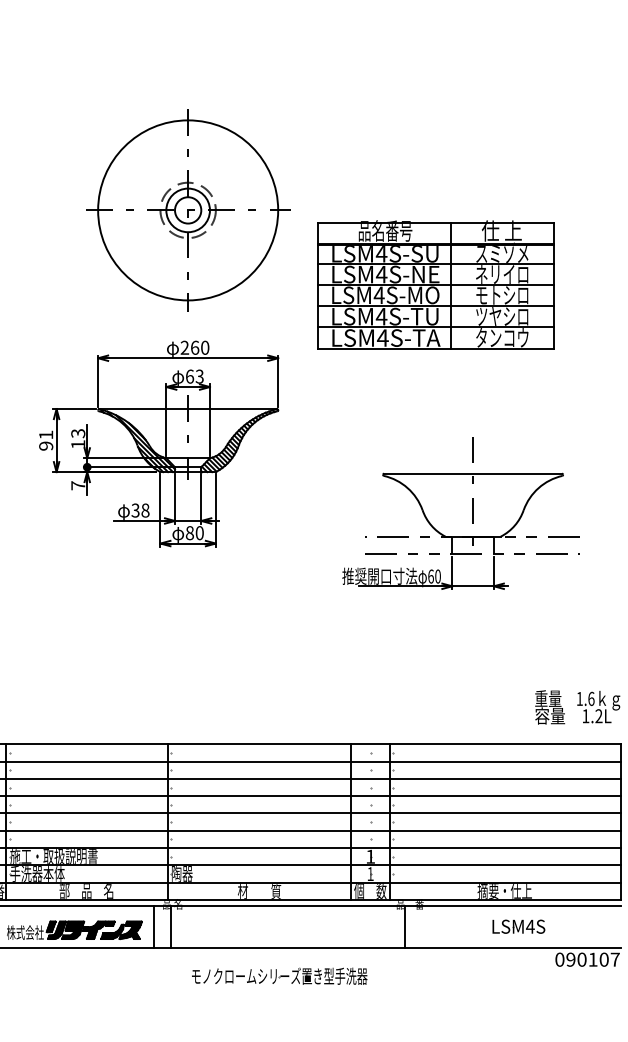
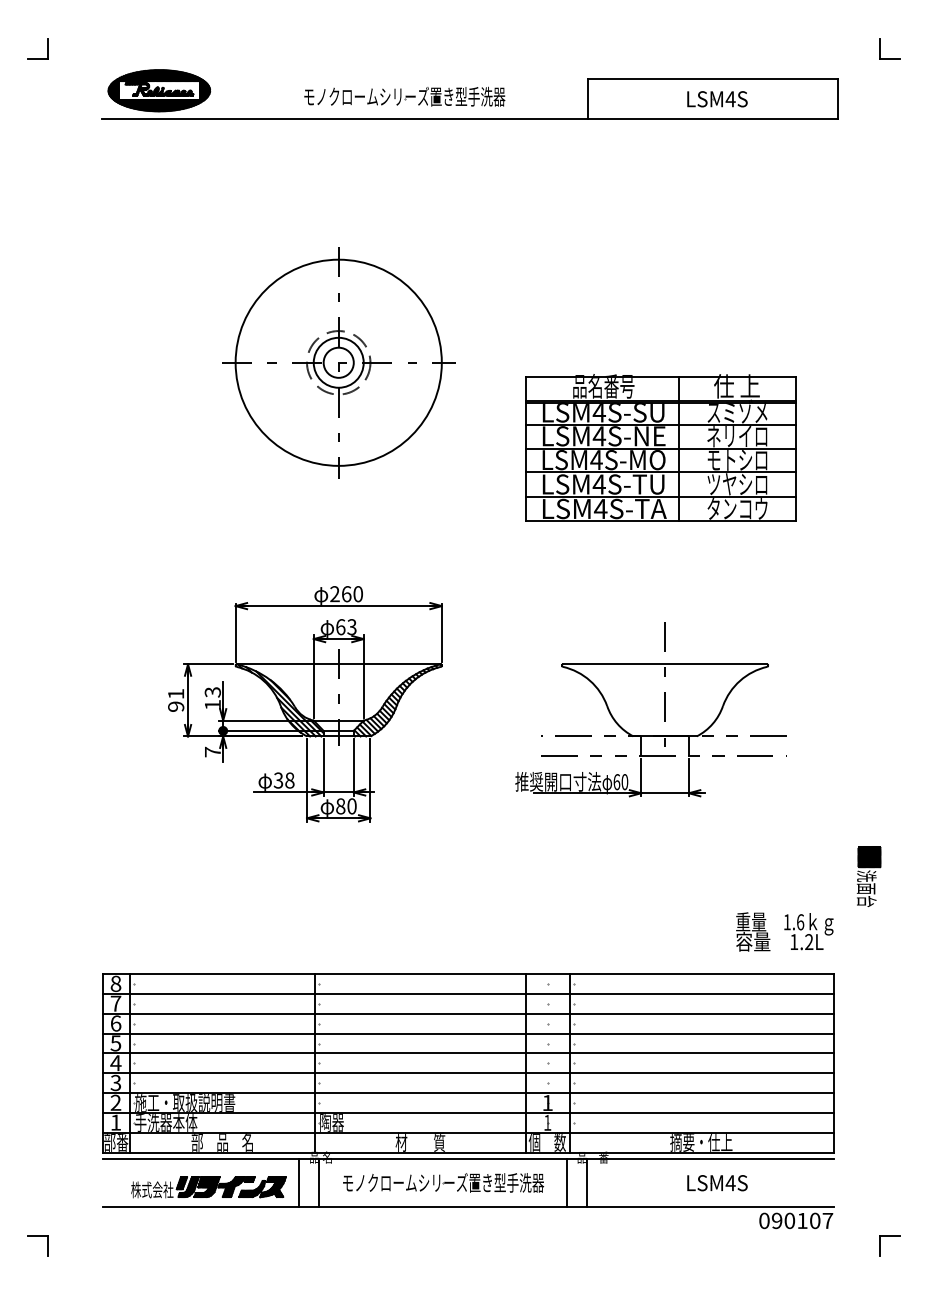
part: (435, 284) -> (660, 447), moved
part: (159, 444) -> (305, 704), moved
line: (387, 927) -> (567, 1183), added
part: (279, 975) -> (443, 1182), moved

